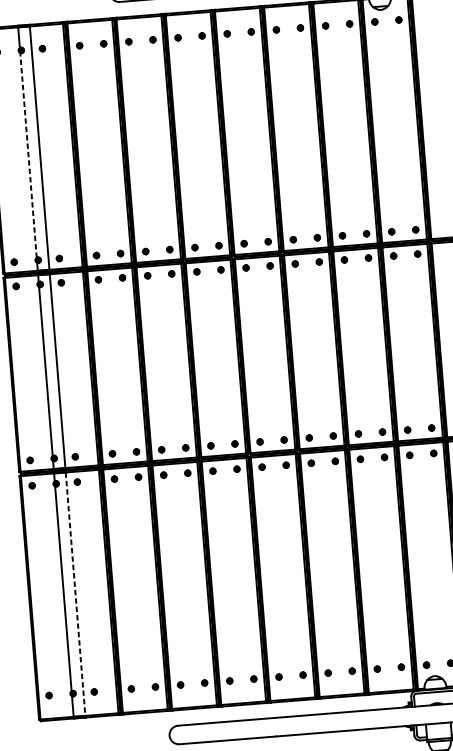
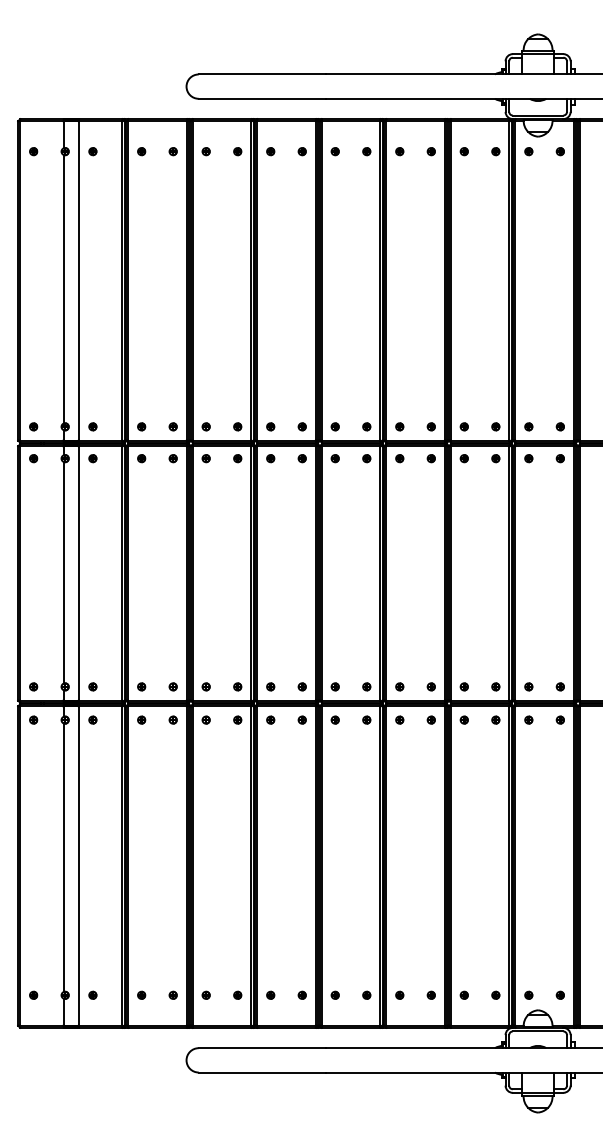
line: (28, 154) -> (63, 288), dashed -> solid
line: (75, 594) -> (78, 866), dashed -> solid

